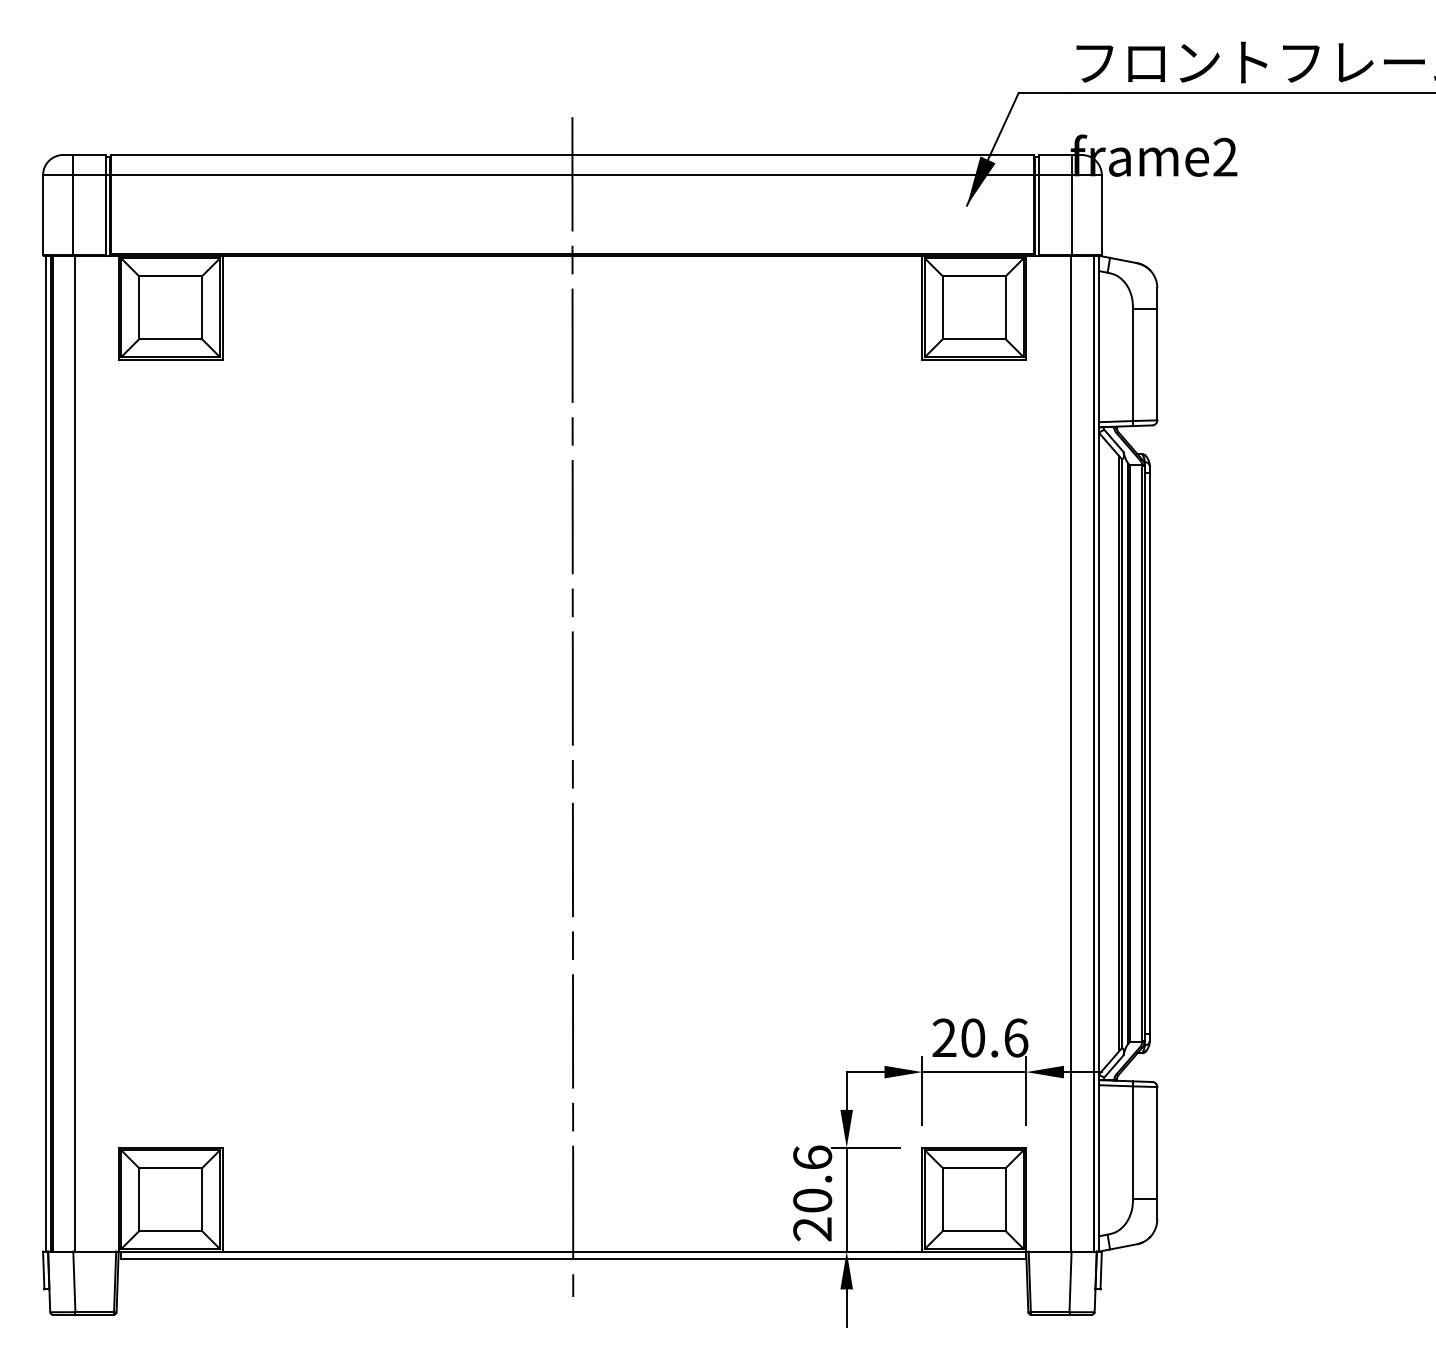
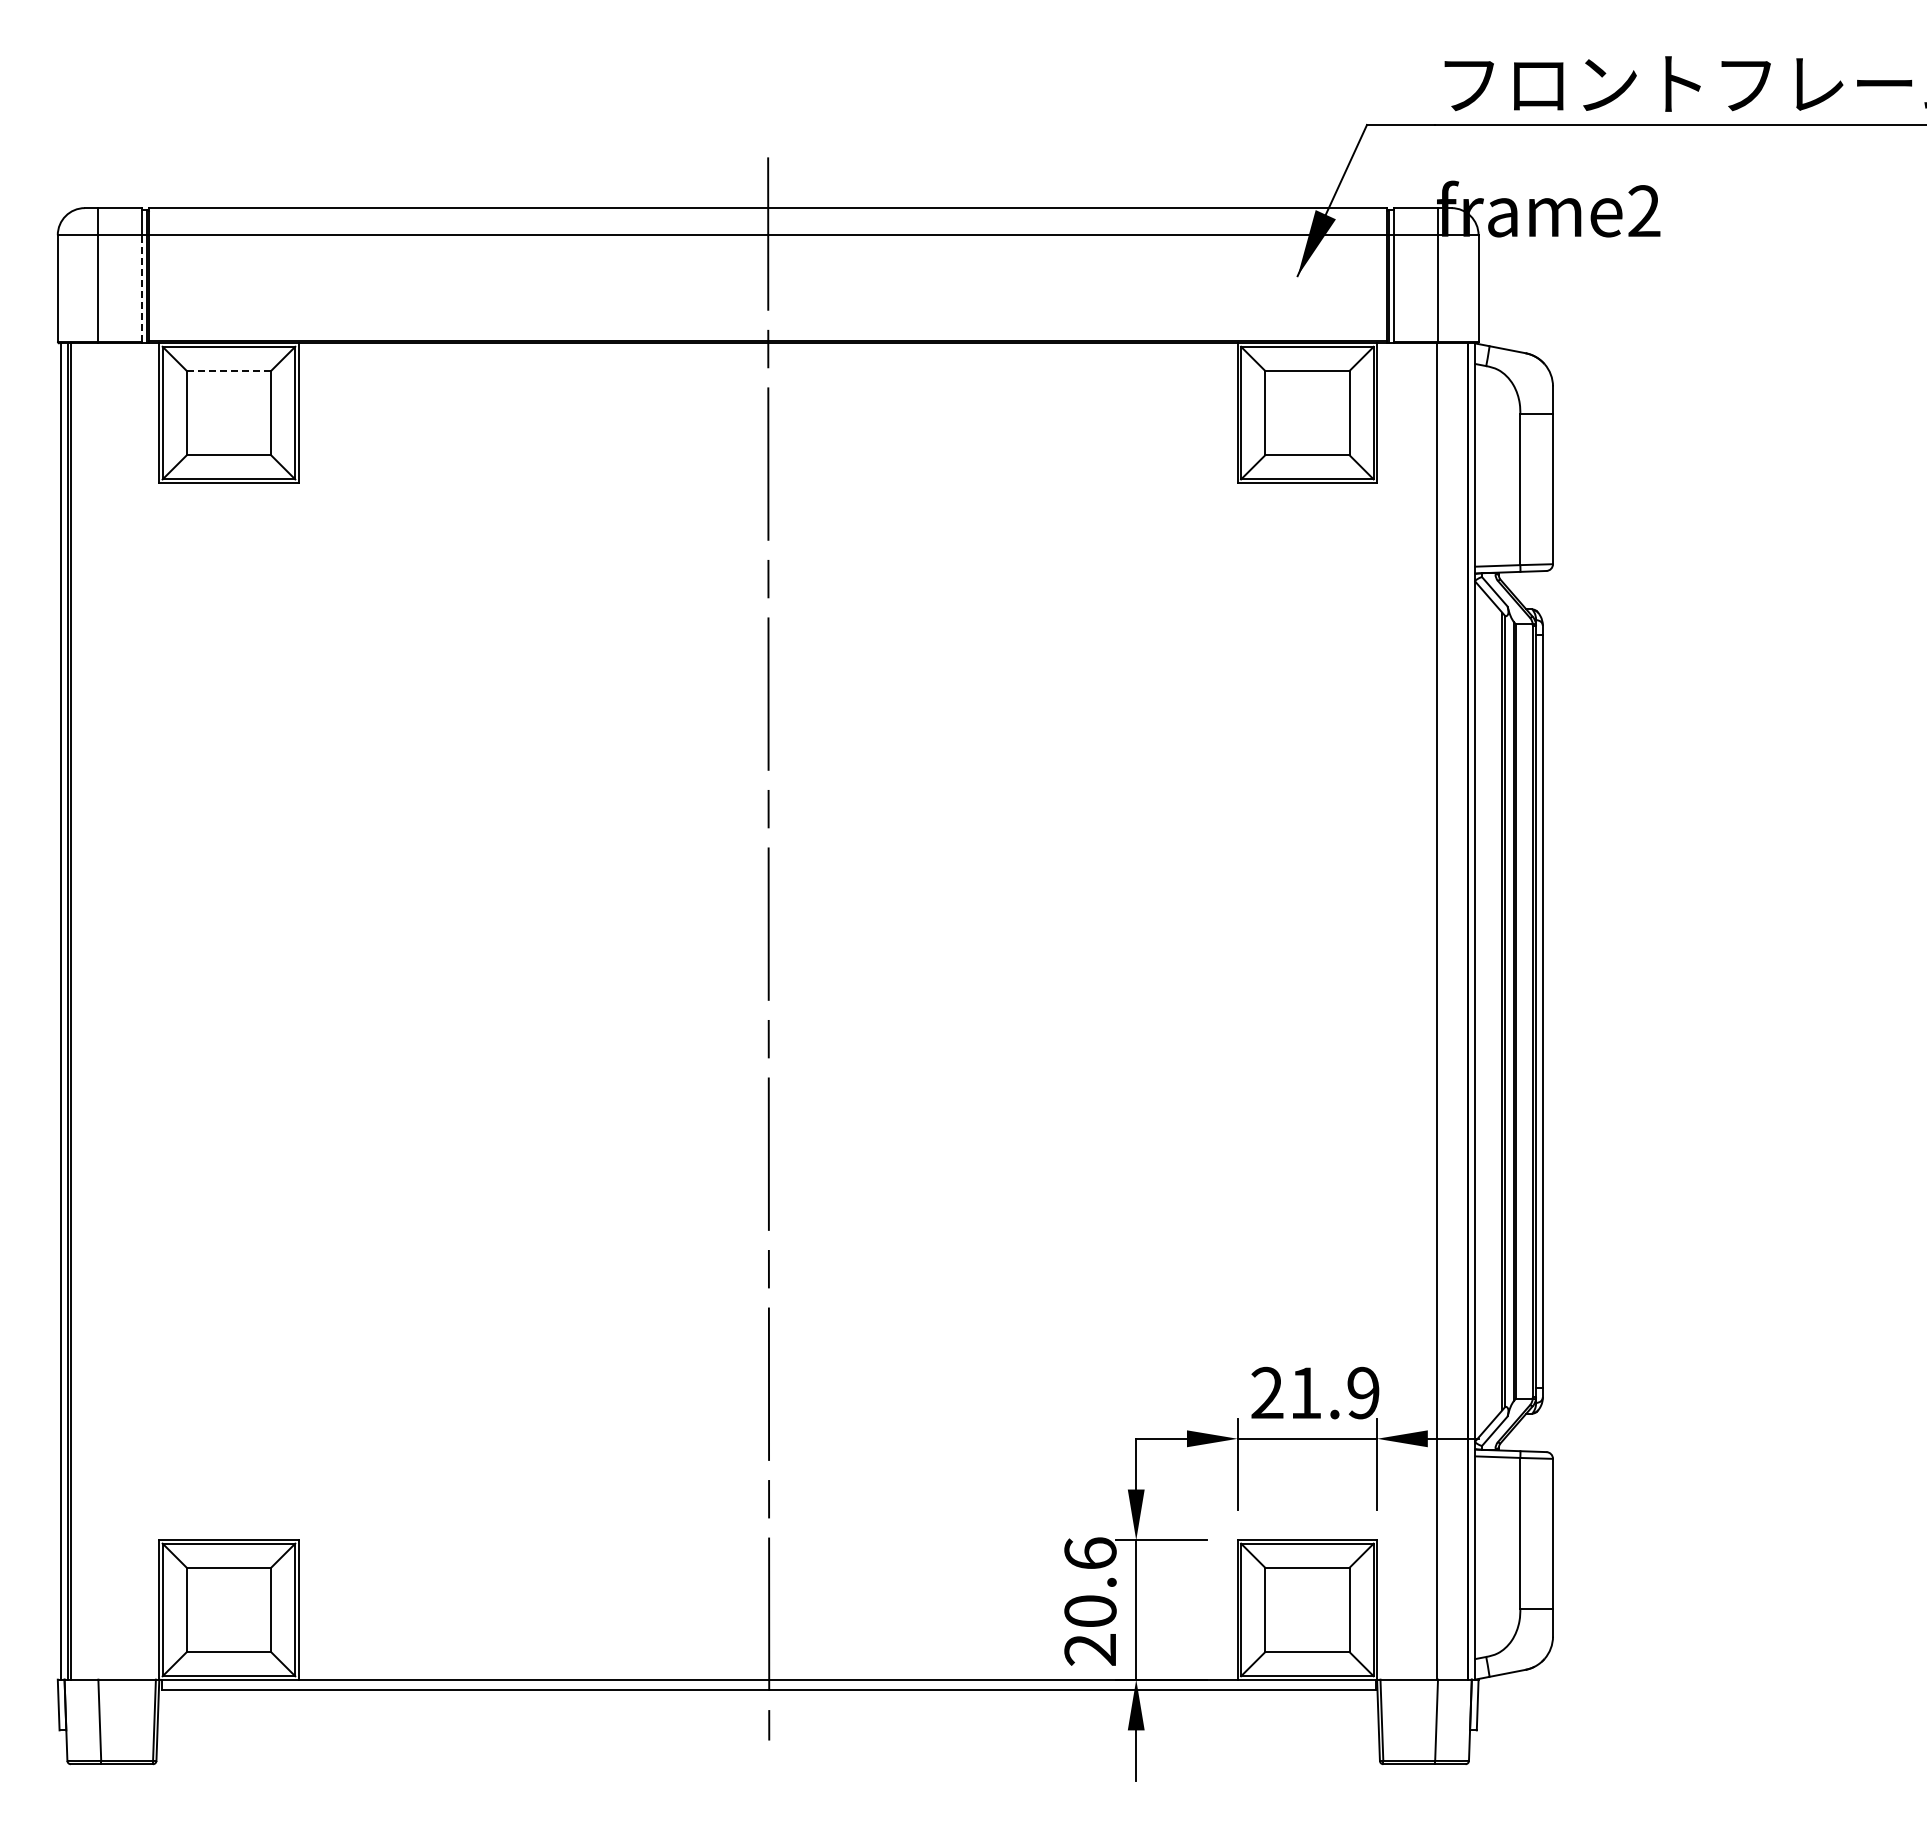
line: (106, 214) -> (142, 287), solid -> dashed
line: (171, 276) -> (229, 370), solid -> dashed
line: (75, 753) -> (101, 1011), removed
text: (994, 1037) -> (1334, 1392), 20.6 -> 21.9

